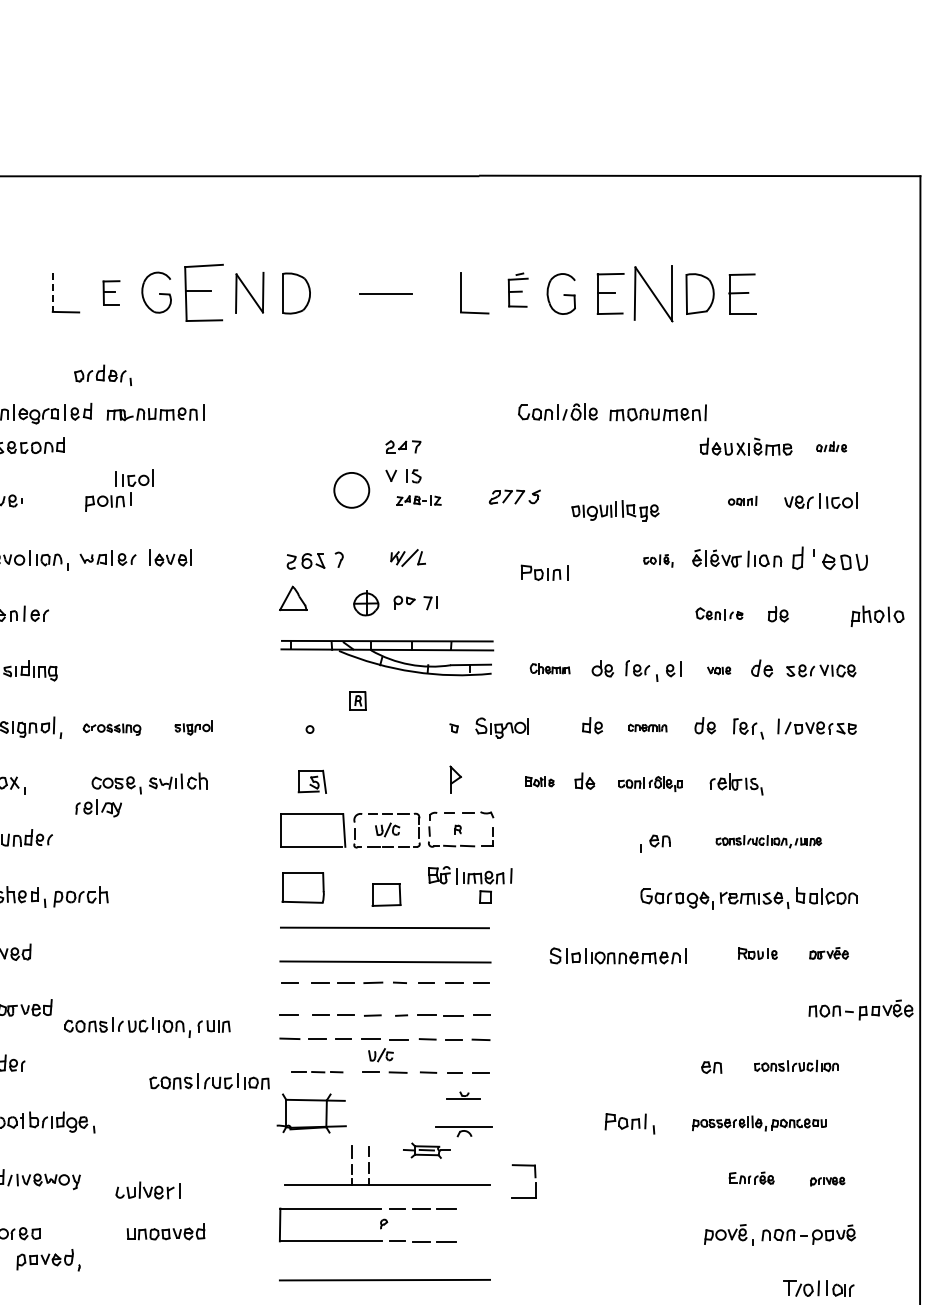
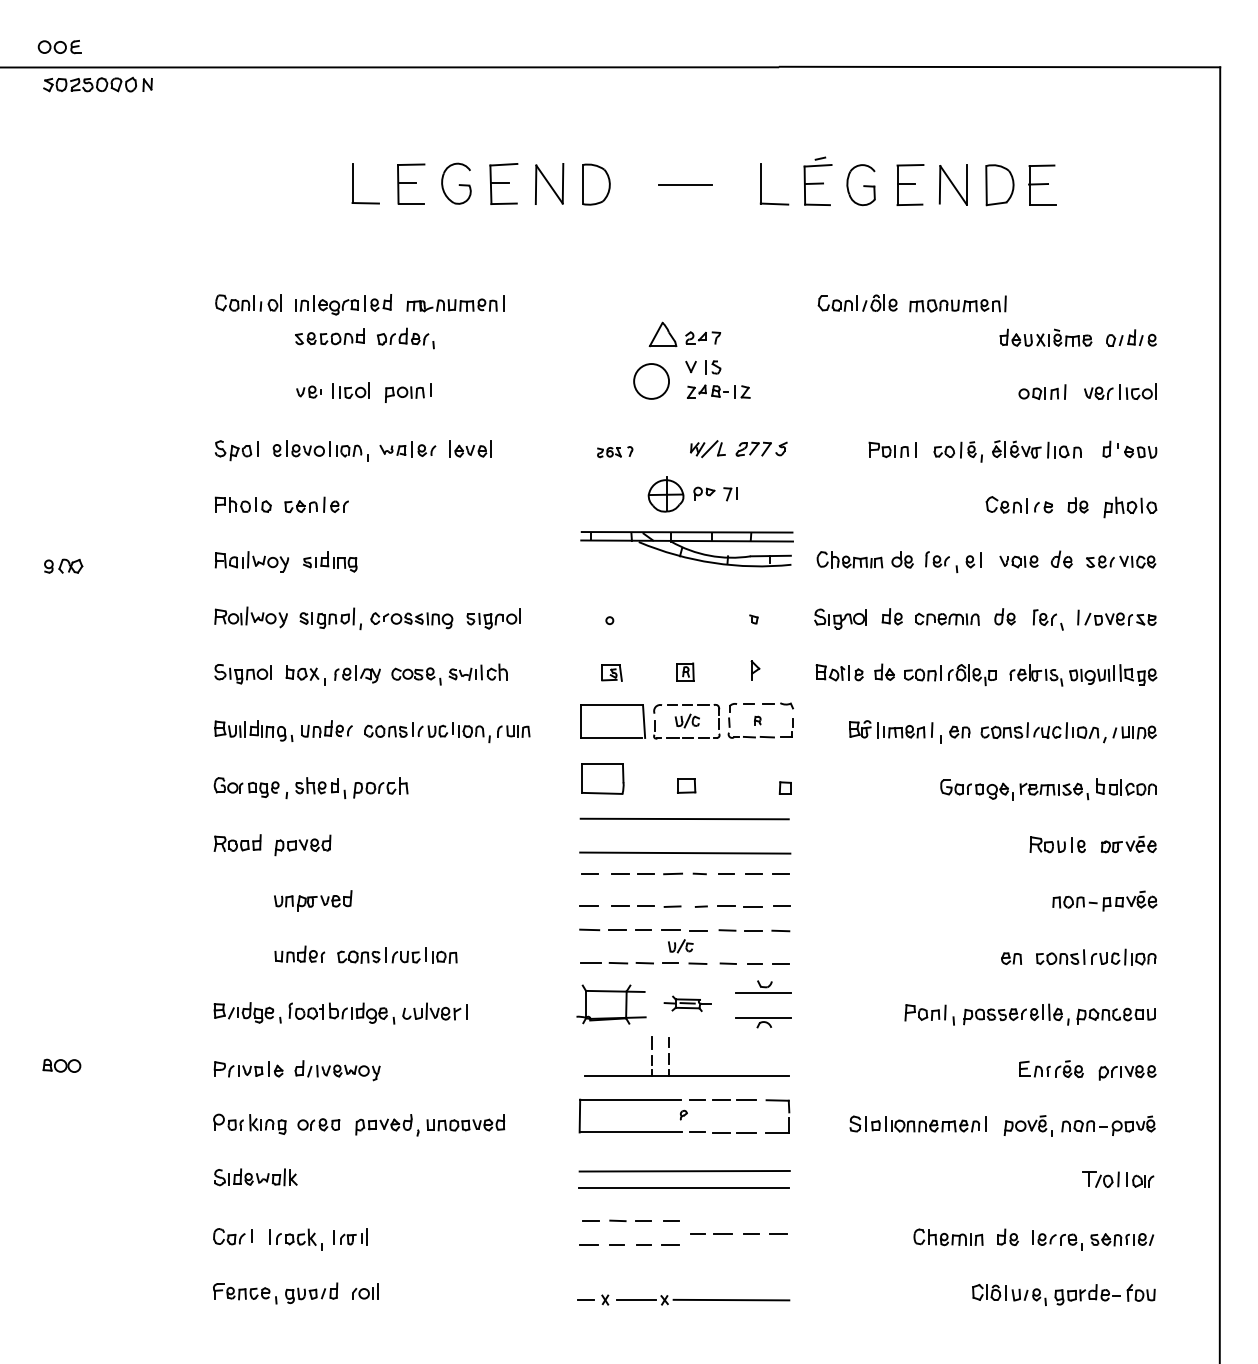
part: (517, 289) -> (817, 180), size x1.43
line: (52, 292) -> (352, 183), dashed -> solid
part: (111, 292) -> (411, 183), size x1.67
part: (203, 292) -> (503, 183), size x0.71
part: (652, 293) -> (952, 184), size x0.71
part: (102, 375) -> (405, 338), moved
part: (831, 446) -> (1131, 337), size x1.67
part: (133, 478) -> (350, 390), moved
part: (514, 496) -> (761, 448), moved
part: (418, 500) -> (718, 391), size x1.43
part: (742, 500) -> (1042, 391), size x1.67
part: (615, 510) -> (1113, 674), moved
part: (829, 558) -> (1129, 449), size x0.71
part: (657, 560) -> (957, 451), size x1.67
part: (315, 561) -> (615, 452), size x0.62
part: (544, 572) -> (892, 449), moved
part: (292, 598) -> (662, 334), moved
part: (365, 603) -> (665, 494), size x1.43
part: (718, 613) -> (1018, 504), size x1.43
part: (877, 616) -> (1130, 507), moved
part: (549, 668) -> (849, 559), size x1.67
part: (718, 670) -> (1018, 561), size x1.67
part: (357, 700) -> (685, 671), moved
part: (193, 727) -> (493, 618), size x1.43
part: (501, 727) -> (840, 618), moved
part: (647, 727) -> (947, 618), size x1.67
part: (111, 729) -> (411, 620), size x1.43
part: (455, 779) -> (755, 670), size x0.71
part: (311, 781) -> (611, 672), size x0.71
part: (539, 781) -> (839, 672), size x1.67
part: (650, 784) -> (950, 675), size x1.43
part: (98, 808) -> (357, 674), moved
part: (768, 841) -> (1068, 732), size x1.67
part: (470, 875) -> (891, 729), moved
part: (386, 894) -> (686, 785), size x0.62
part: (757, 953) -> (1057, 844), size x1.43
part: (828, 953) -> (1128, 844), size x1.43
part: (617, 955) -> (917, 1123), moved
part: (860, 1009) -> (1104, 900), moved
part: (147, 1027) -> (447, 732), moved
part: (796, 1065) -> (1096, 956), size x1.43
part: (316, 1072) -> (616, 963), size x1.43
part: (209, 1081) -> (397, 955), moved
part: (463, 1095) -> (763, 986), size x1.67
part: (759, 1123) -> (1059, 1014), size x1.43
part: (426, 1150) -> (687, 1003), moved
part: (751, 1178) -> (1051, 1069), size x1.43
part: (827, 1181) -> (1127, 1072), size x1.67
part: (534, 1182) -> (788, 1117), moved
part: (147, 1190) -> (434, 1011), moved
part: (48, 1260) -> (387, 1125), moved
line: (383, 1296) -> (683, 1187), added

